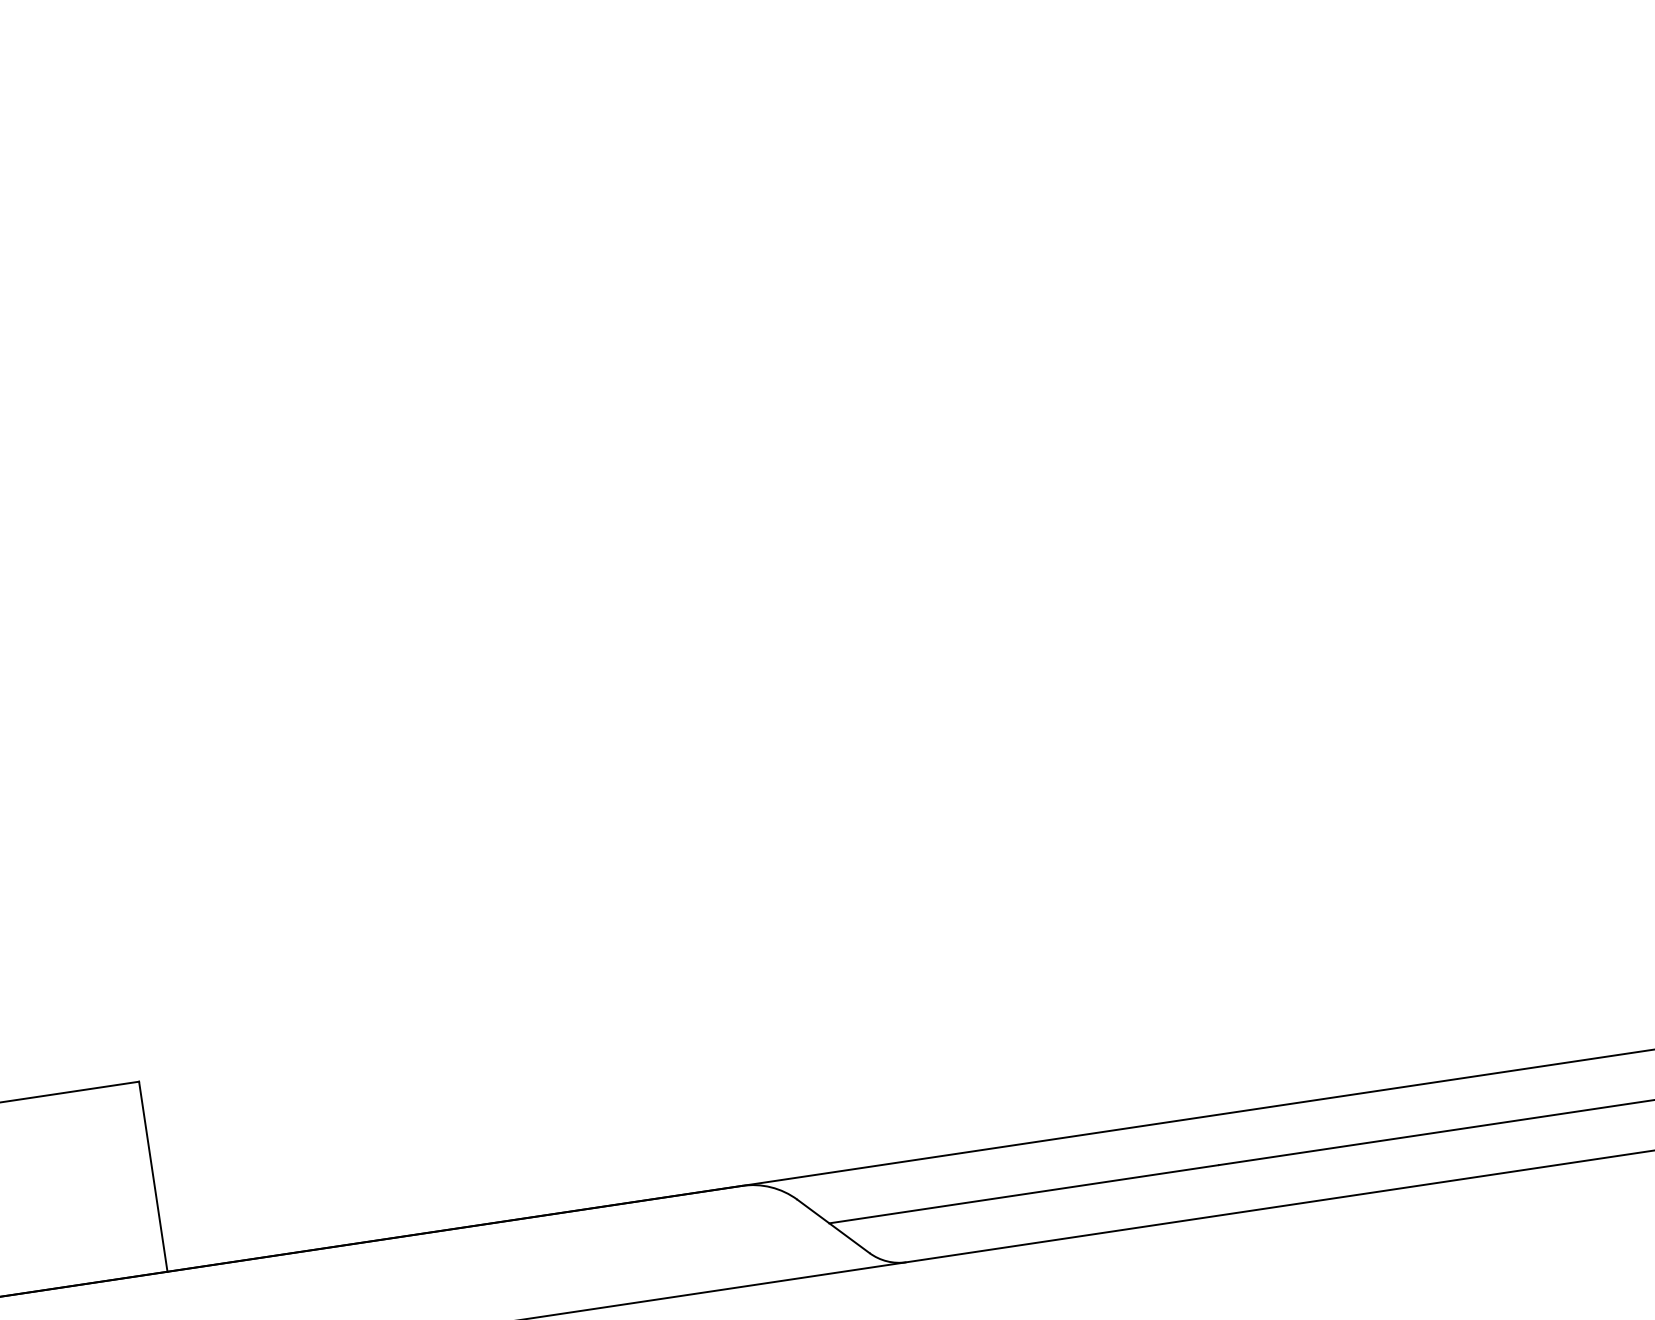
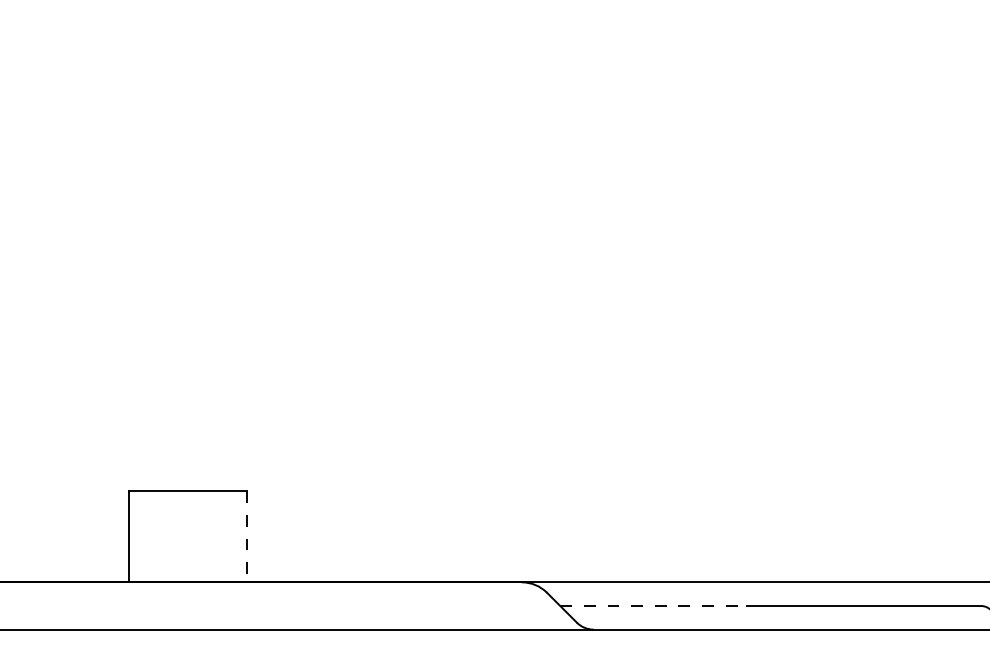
line: (152, 1176) -> (246, 536), solid -> dashed
line: (1025, 1192) -> (654, 605), solid -> dashed

